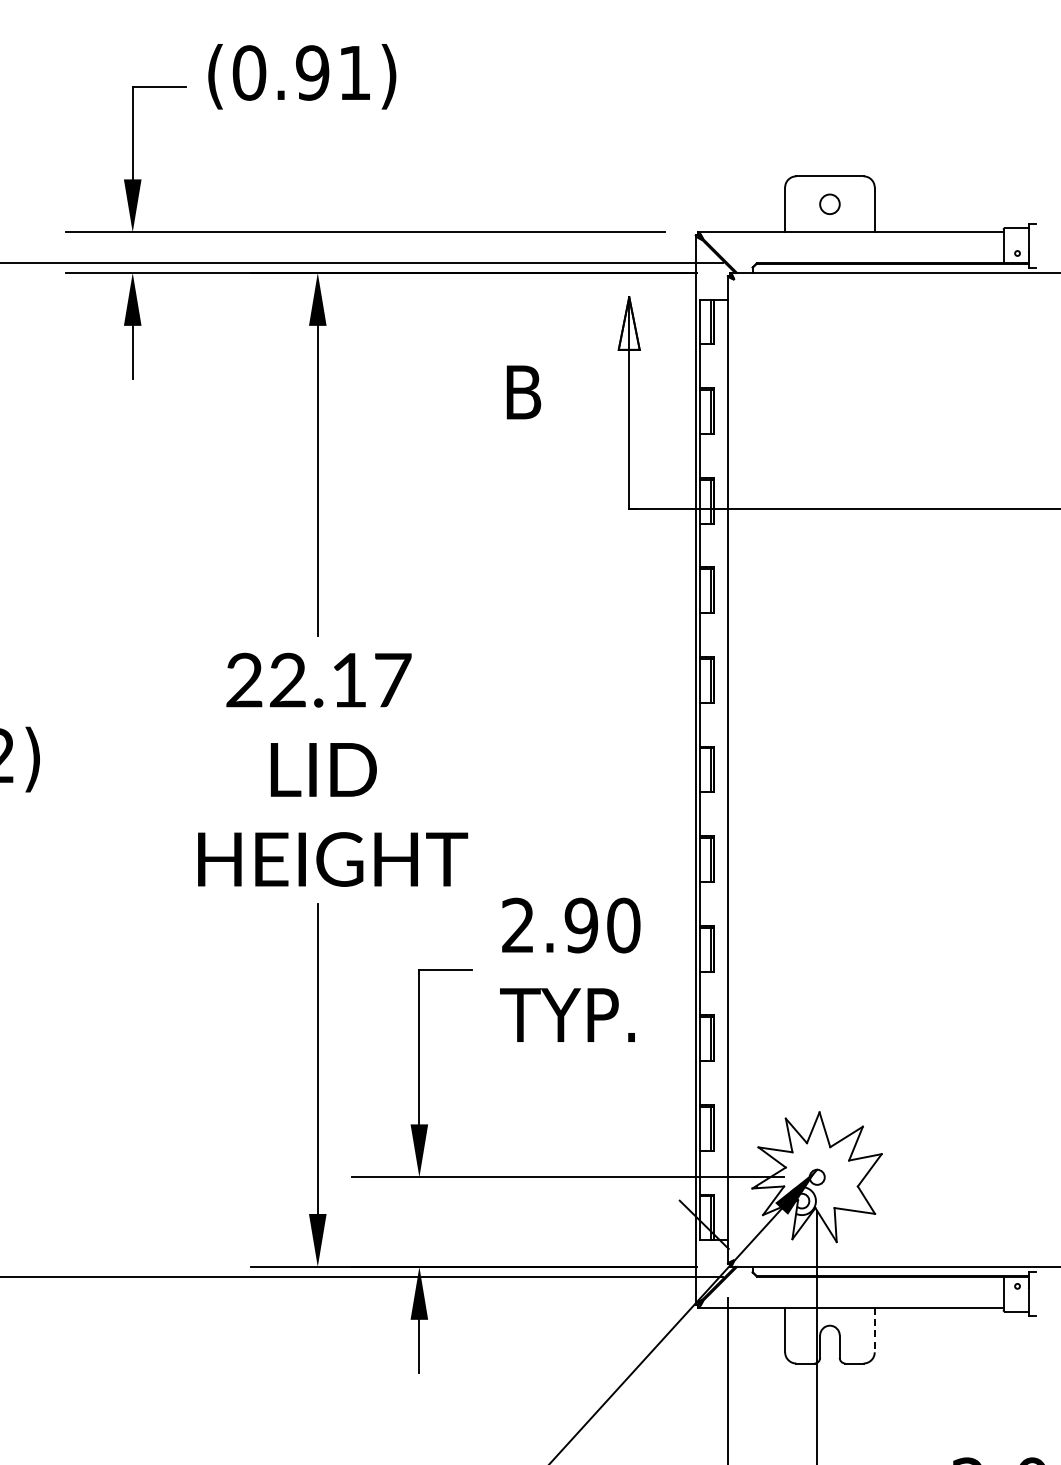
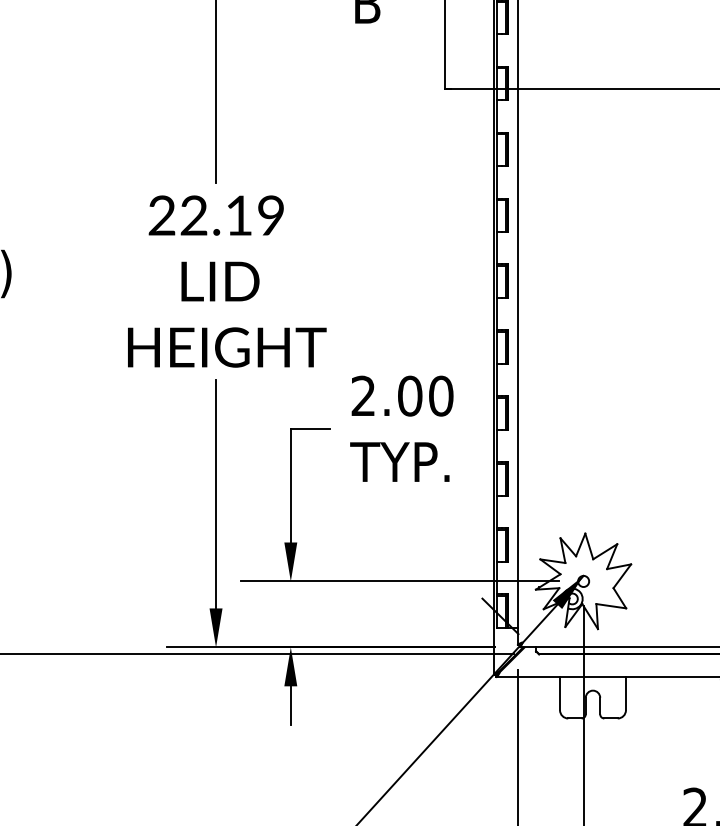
text: (393, 679) -> (271, 215), 22.17 -> 22.19
text: (581, 925) -> (410, 396), 2.90 -> 2.00
line: (874, 1330) -> (625, 694), dashed -> solid

